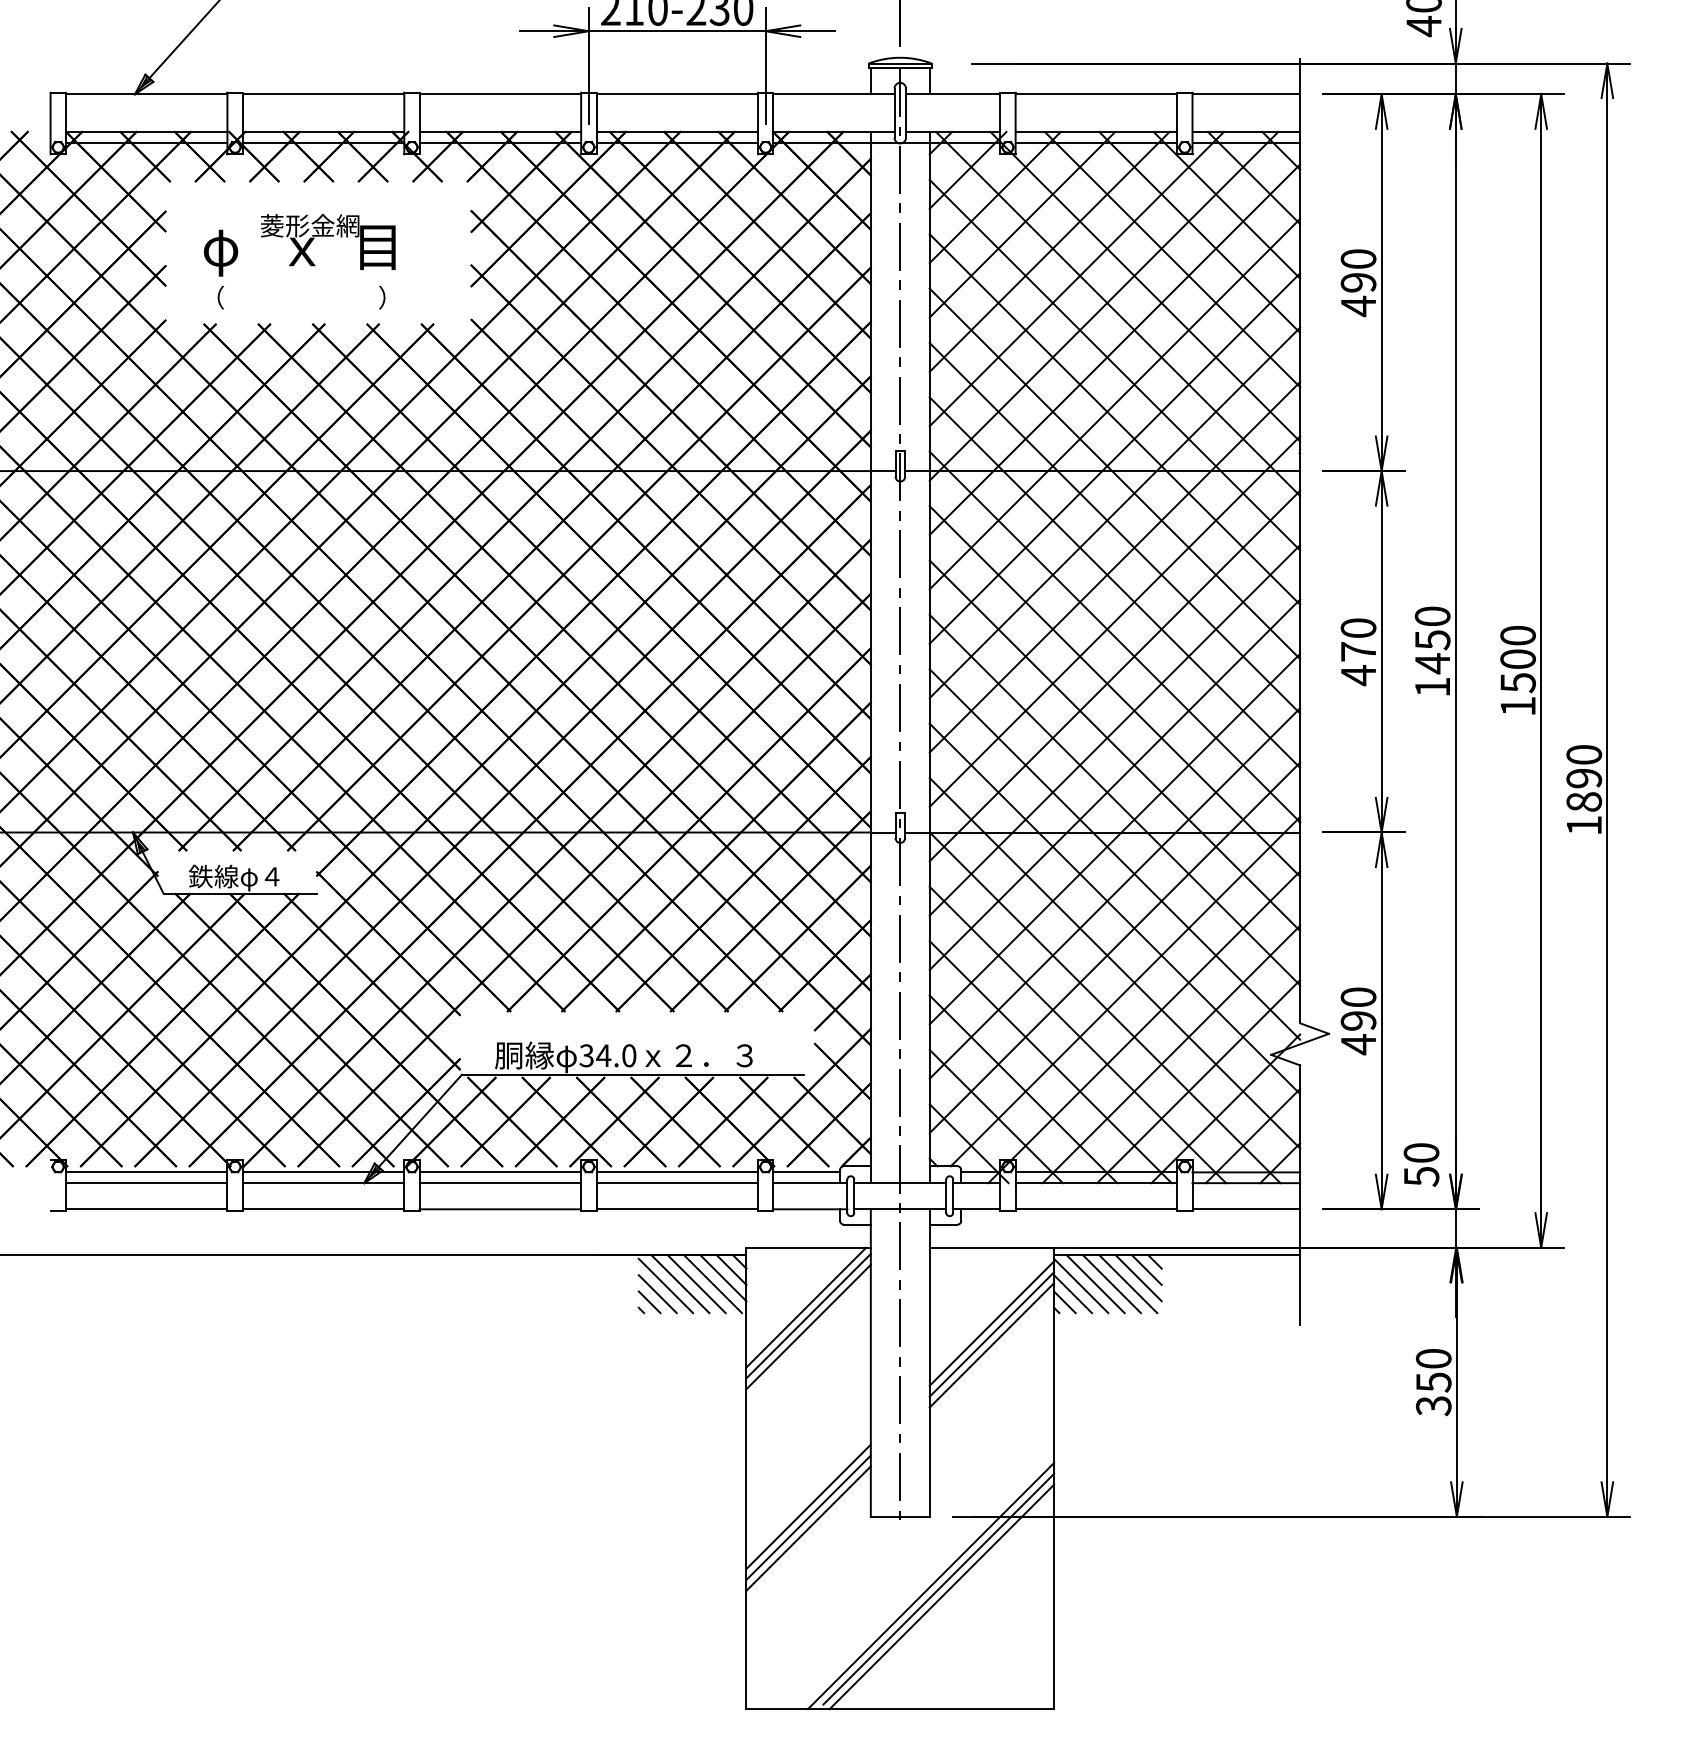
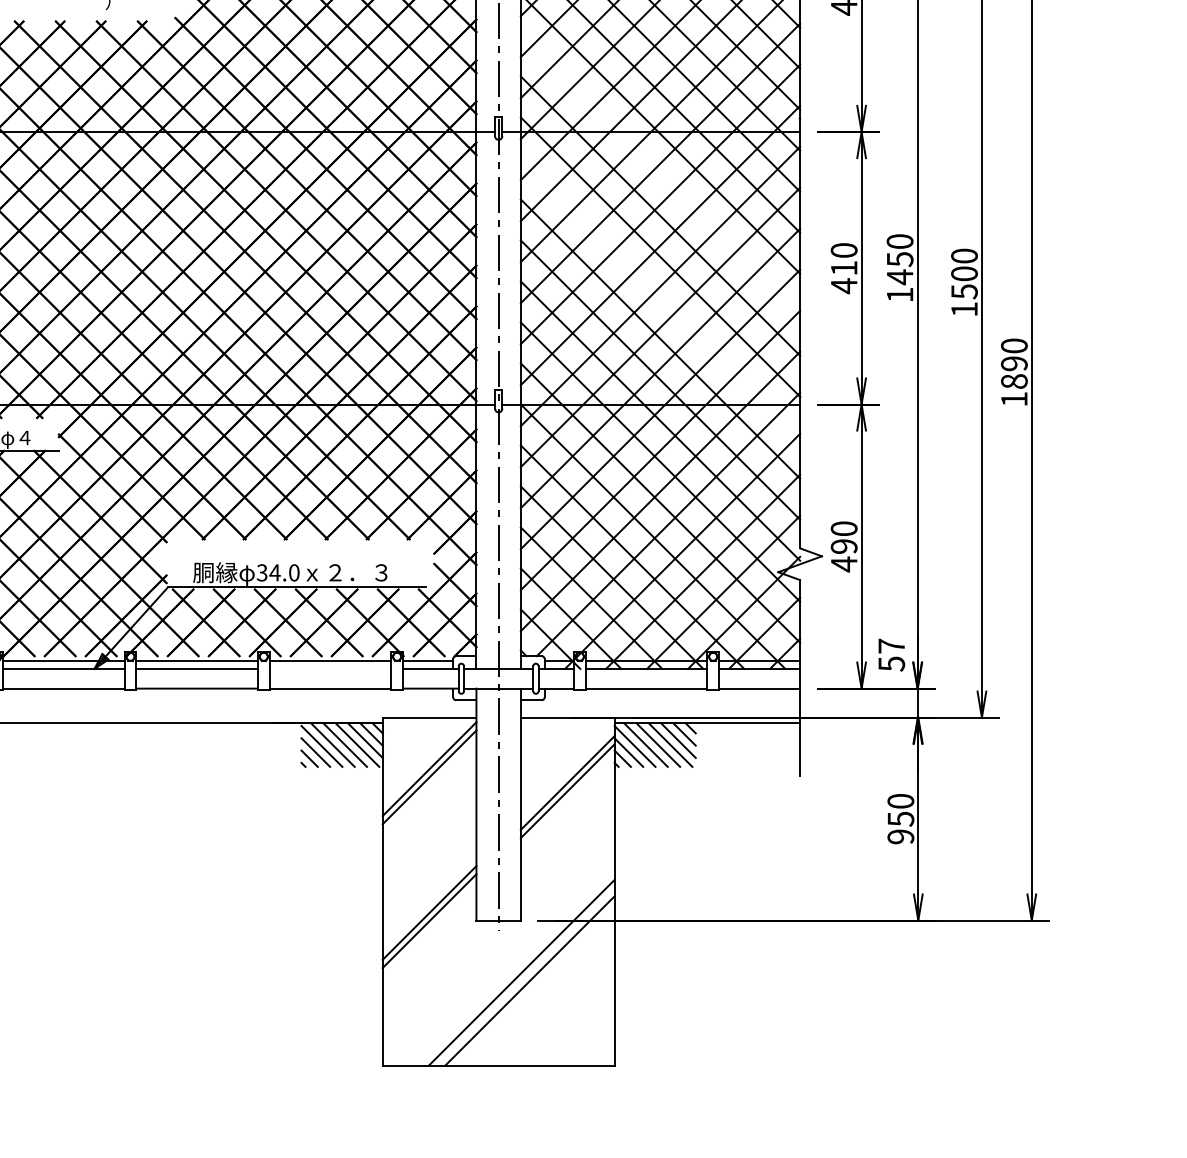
line: (1114, 528) -> (660, 175), removed
text: (1358, 651) -> (844, 268), 470 -> 410
line: (1114, 691) -> (660, 298), removed
text: (1421, 1152) -> (891, 645), 50 -> 57
line: (677, 1183) -> (330, 669), removed
line: (806, 1307) -> (427, 762), removed
line: (991, 1323) -> (567, 774), removed
text: (1433, 1406) -> (900, 837), 350 -> 950
line: (808, 1528) -> (429, 929), removed
line: (938, 1588) -> (527, 974), removed

